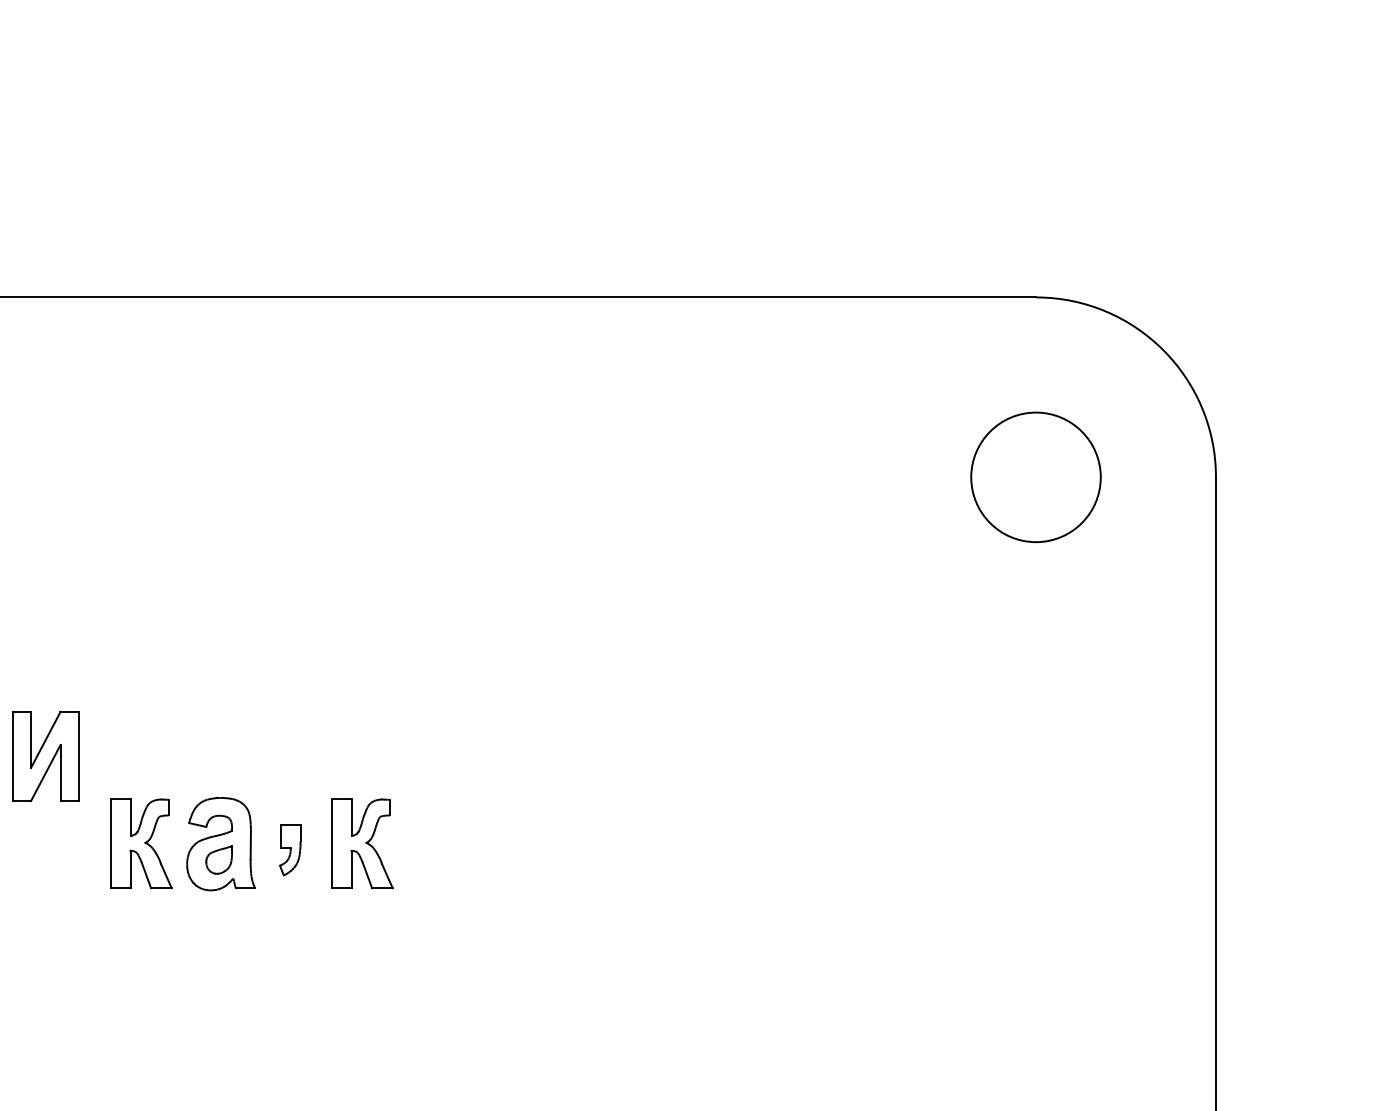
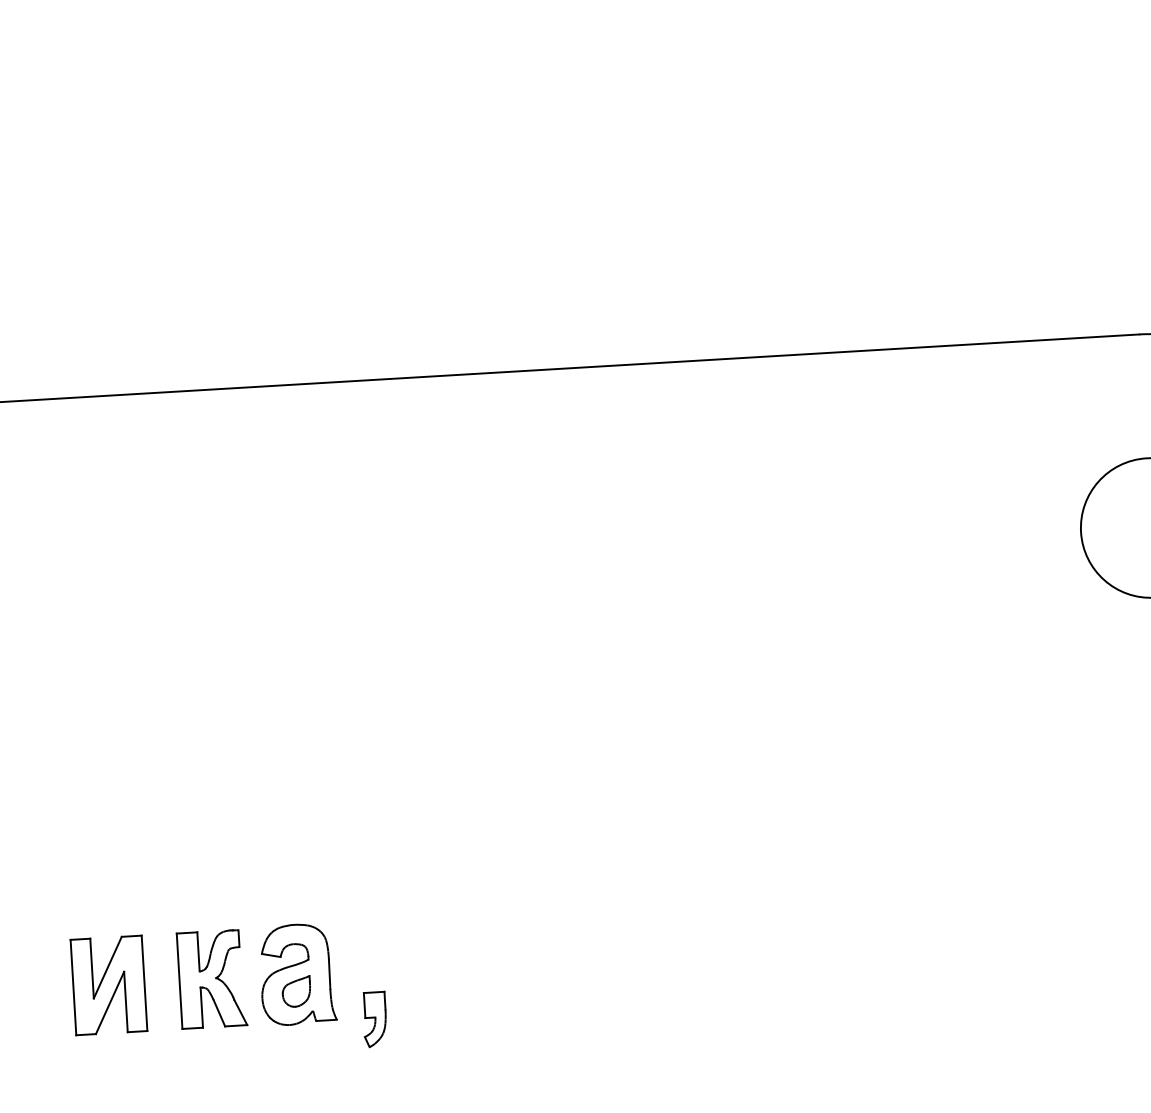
part: (45, 756) -> (108, 985), moved
part: (362, 843) -> (449, 964), removed
part: (290, 850) -> (375, 1020), moved

